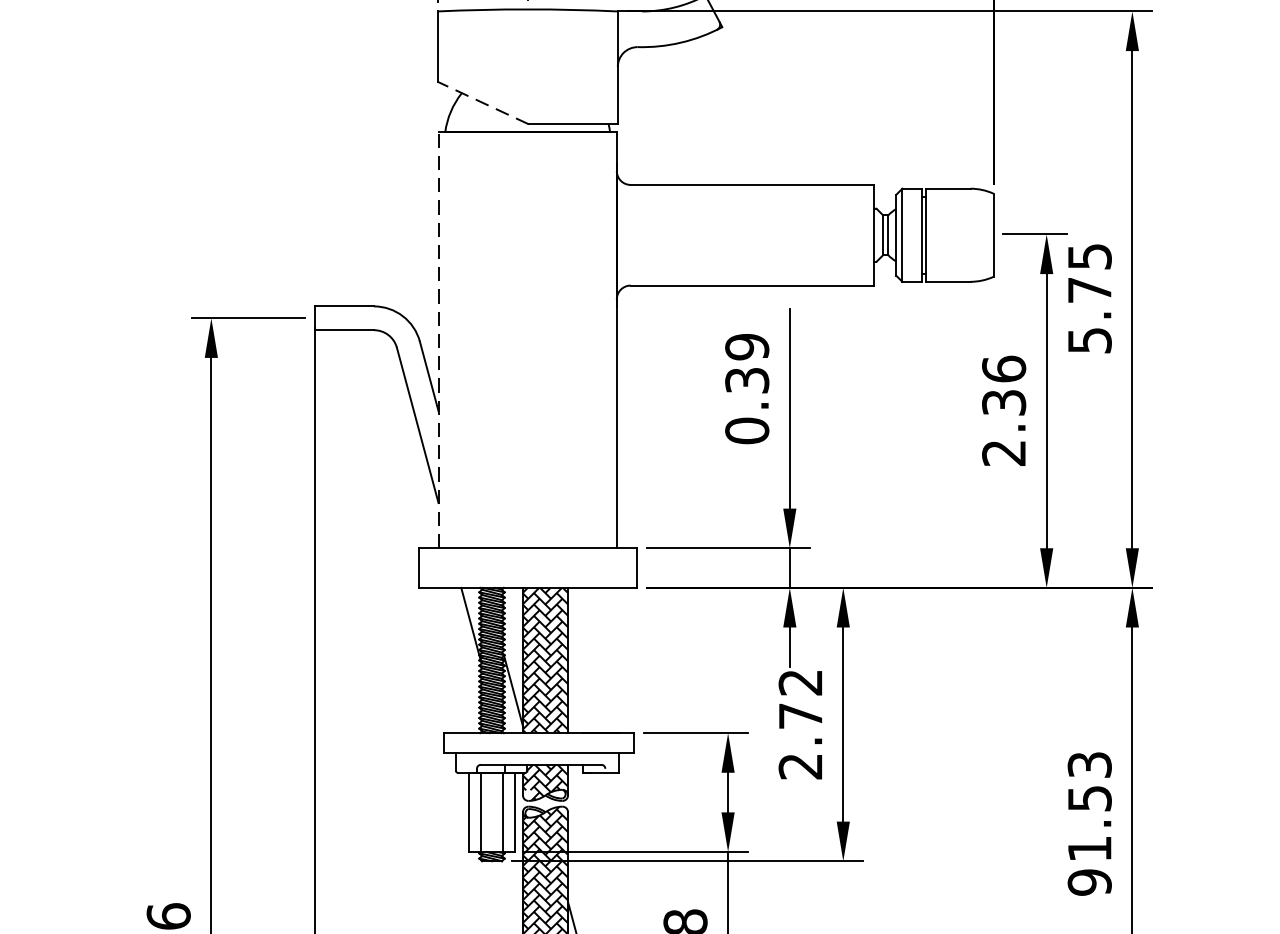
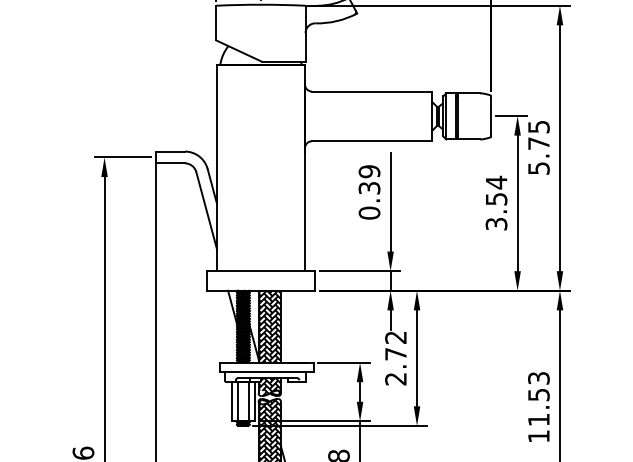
line: (482, 103) -> (238, 51), dashed -> solid
line: (437, 340) -> (216, 168), dashed -> solid
text: (1004, 409) -> (496, 202), 2.36 -> 3.54
text: (1088, 882) -> (538, 436), 91.53 -> 11.53

